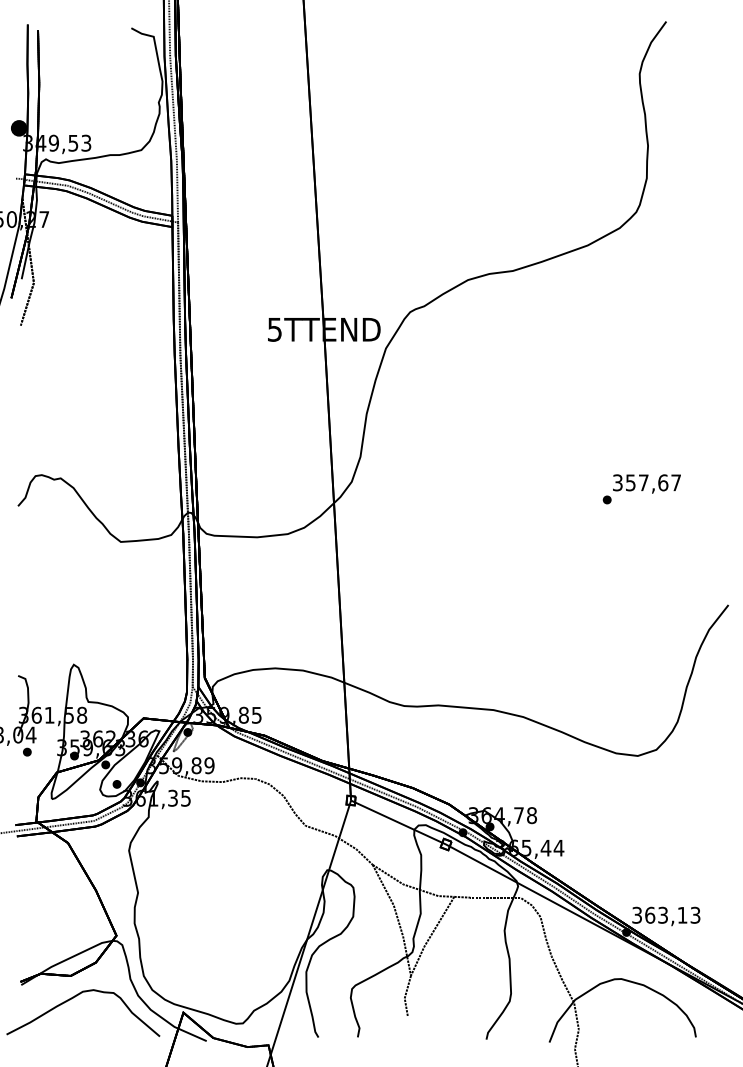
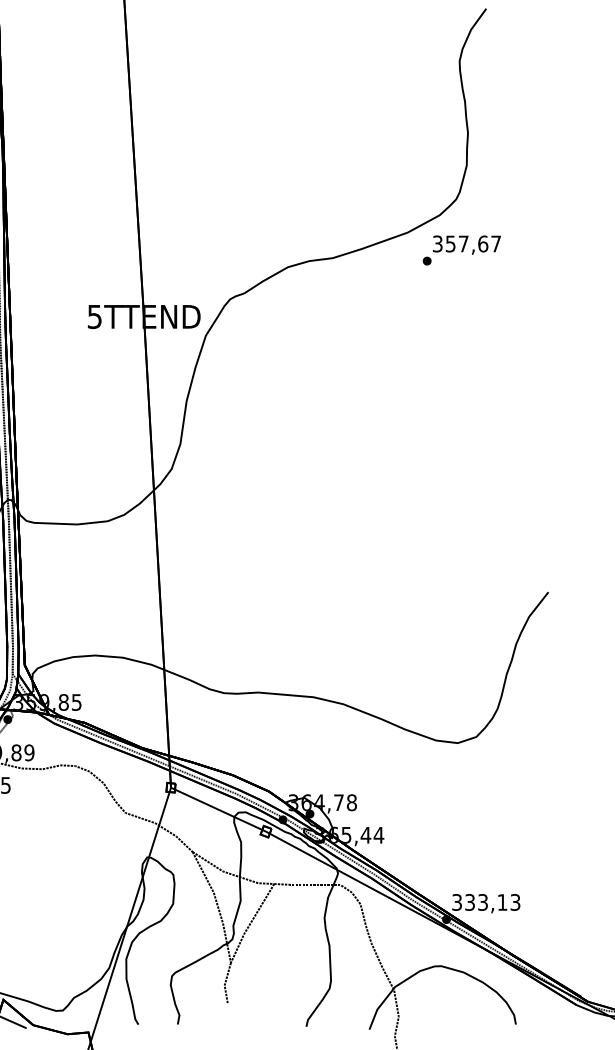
text: (641, 489) -> (461, 250), moved
text: (650, 914) -> (470, 901), 363,13 -> 333,13

